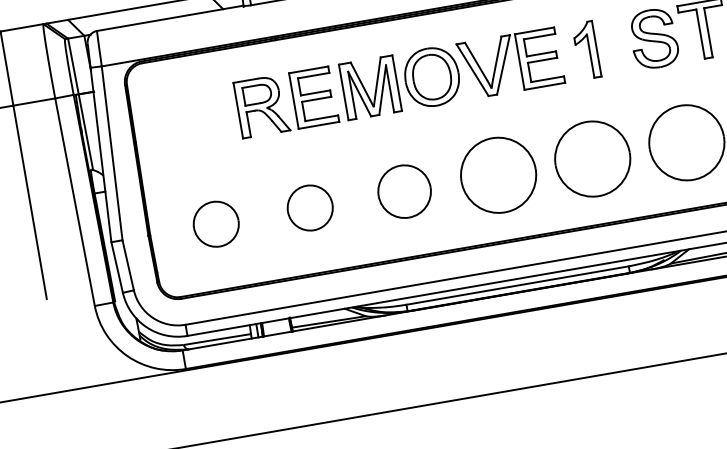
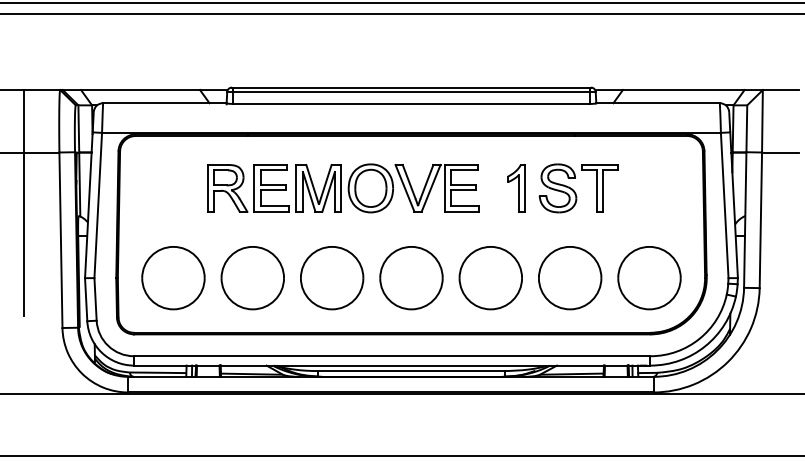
part: (587, 50) -> (516, 188), moved
part: (404, 191) -> (332, 278), size x1.43
part: (310, 208) -> (252, 278), size x1.67
part: (216, 224) -> (173, 278), size x1.67

